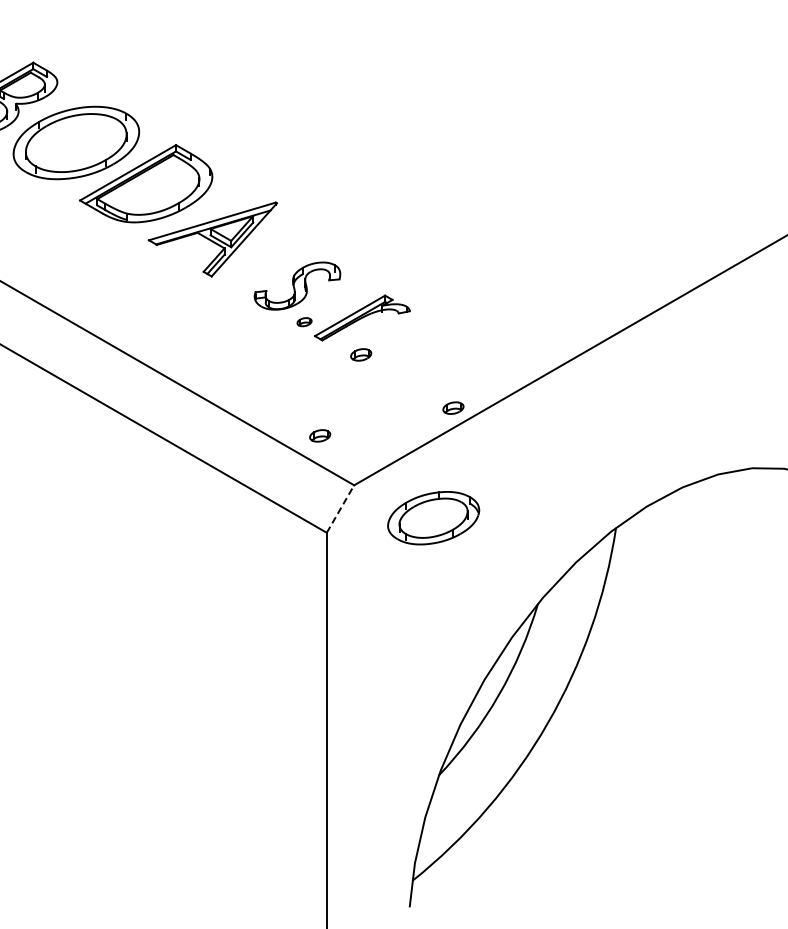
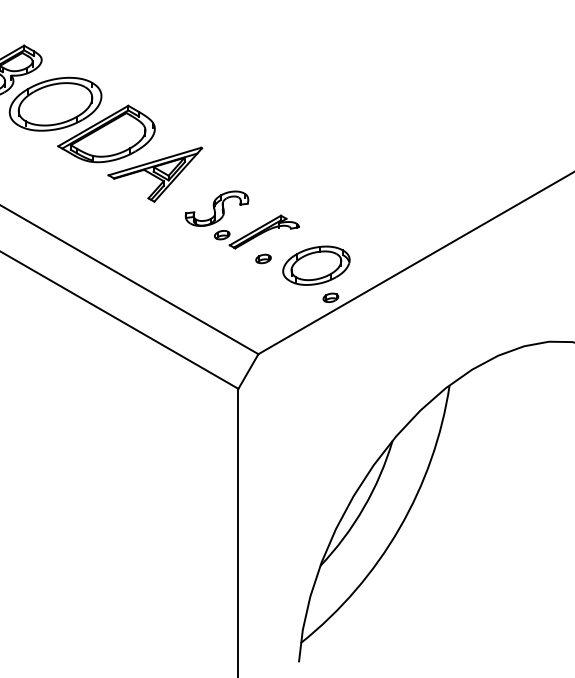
part: (304, 321) -> (222, 234), size x1.43
part: (320, 435) -> (233, 317), removed
line: (340, 508) -> (248, 371), dashed -> solid
part: (433, 518) -> (316, 265), moved

